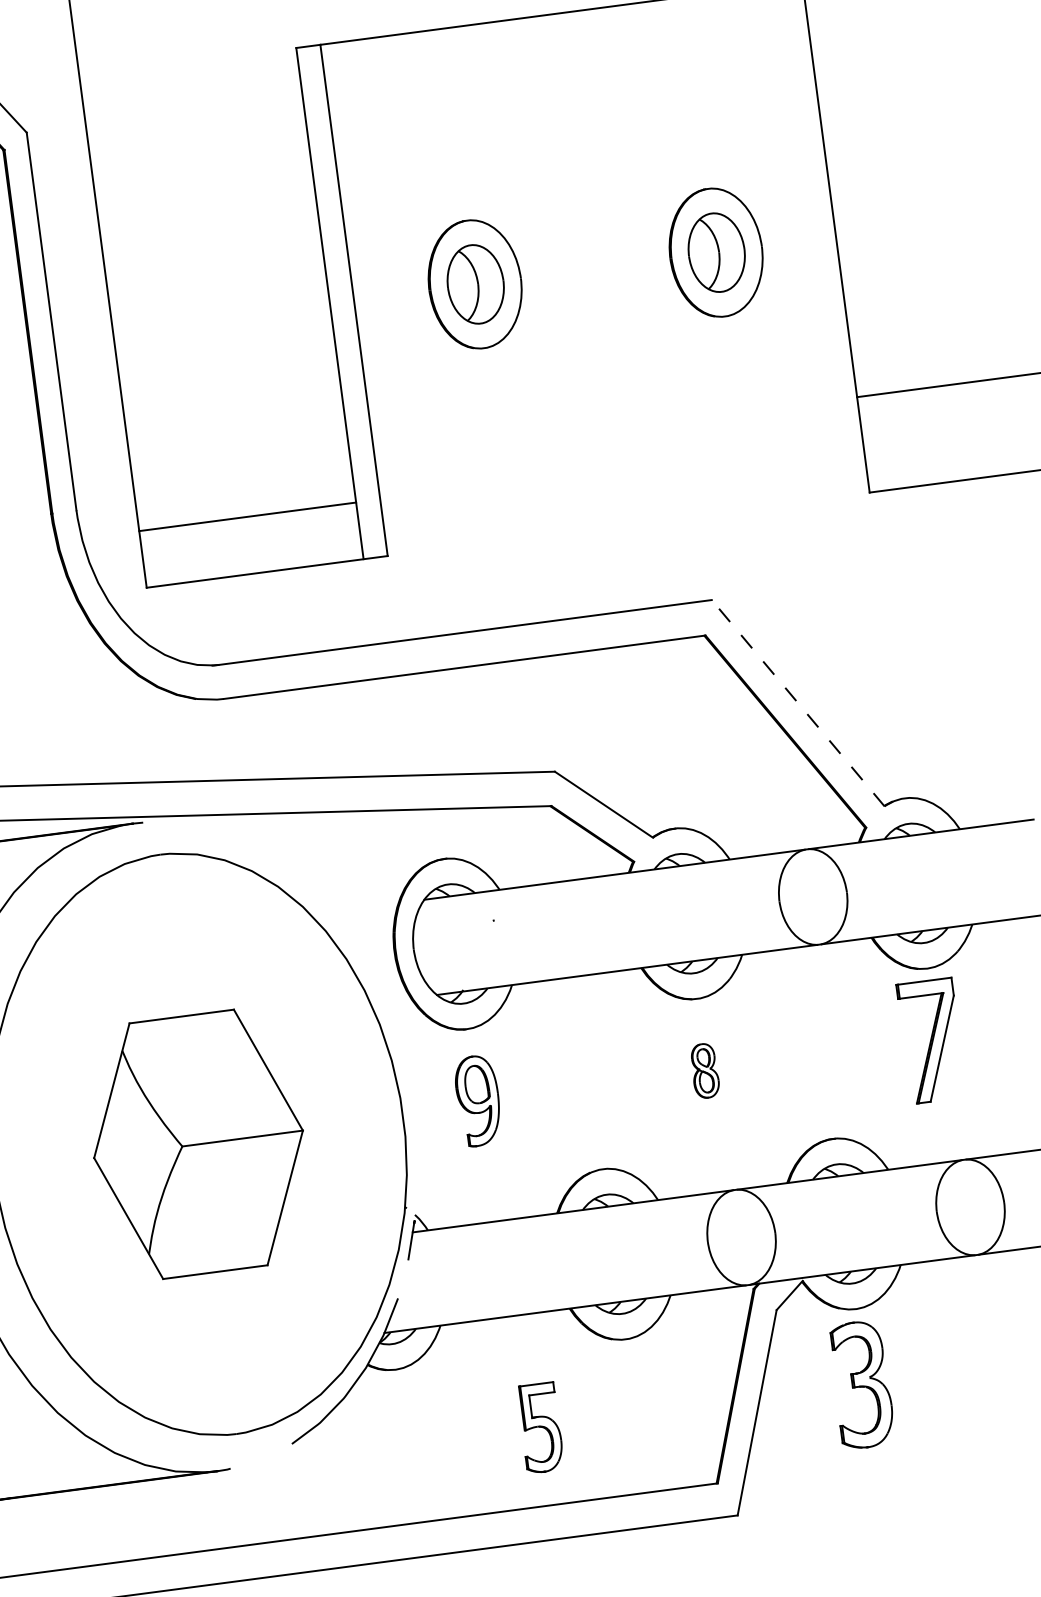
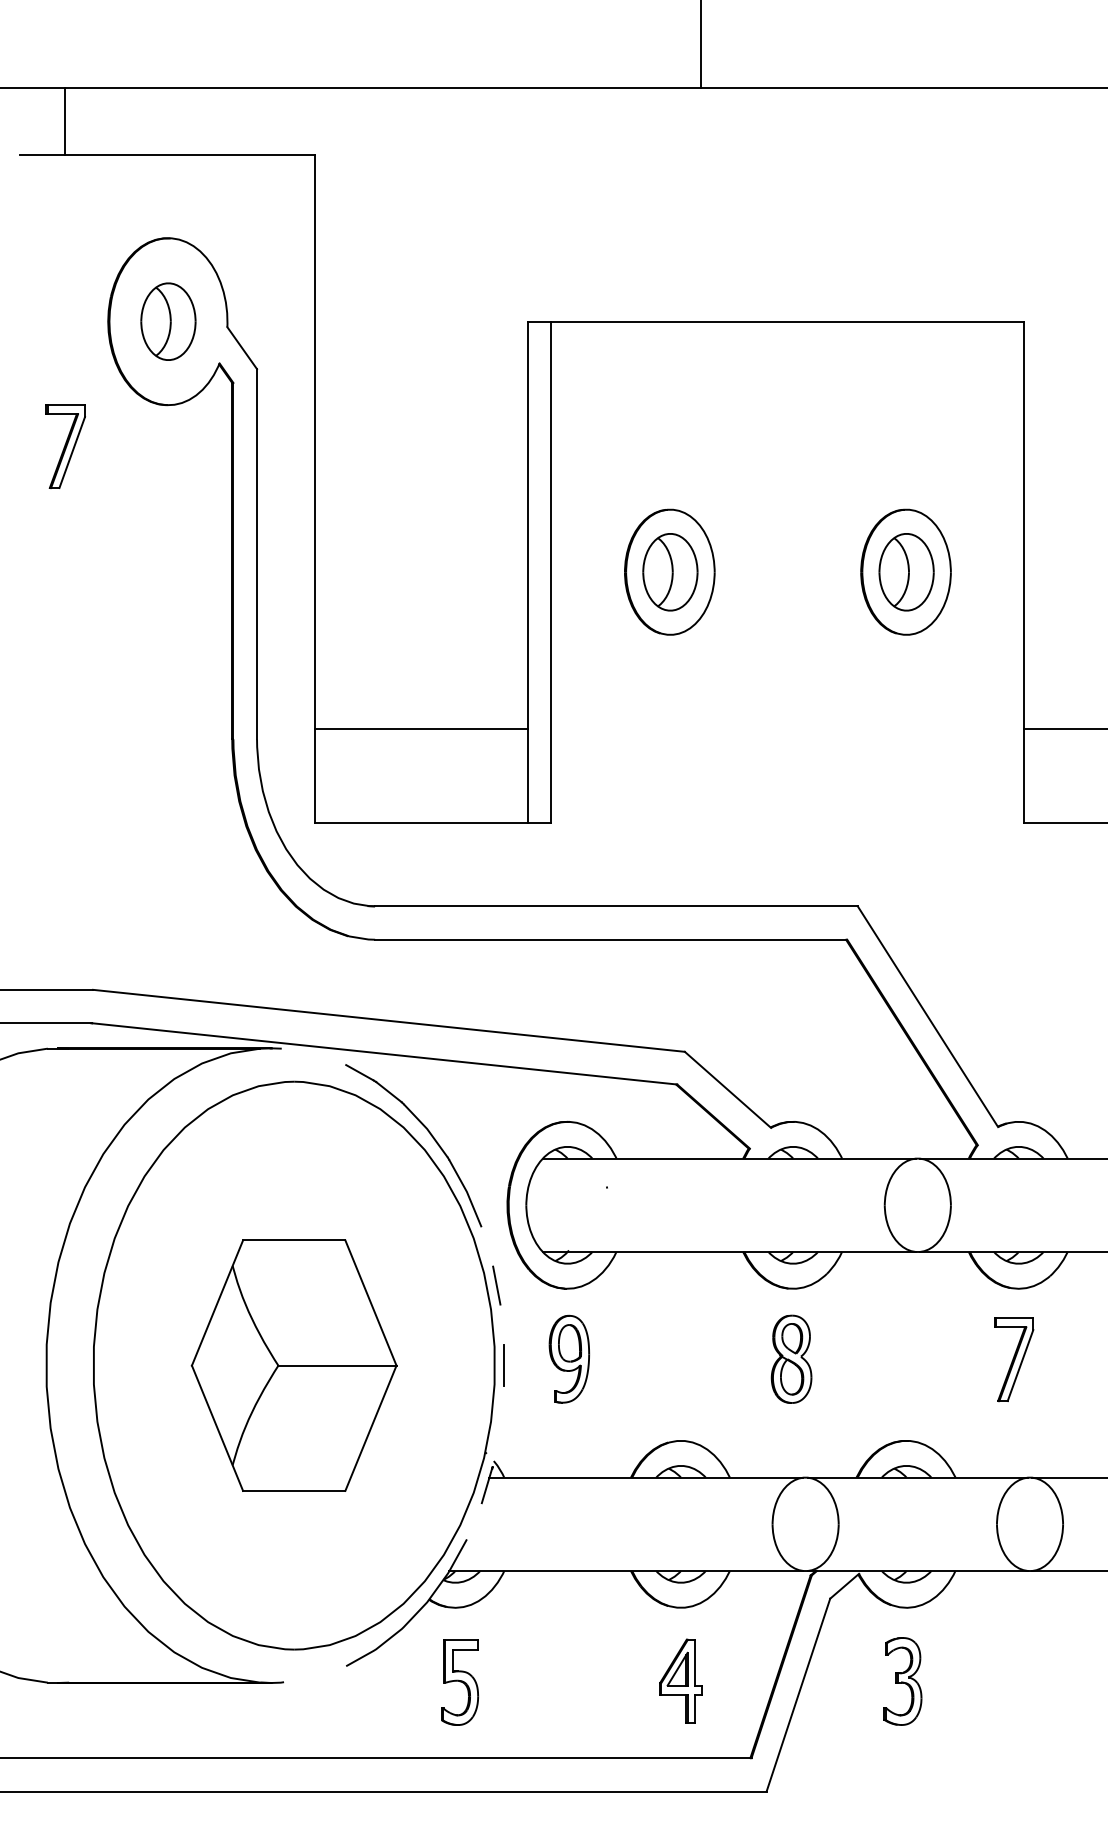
line: (247, 517) -> (420, 729), moved
line: (797, 703) -> (927, 1016), dashed -> solid
part: (306, 891) -> (430, 1135), added
line: (394, 1035) -> (496, 1285), added
part: (932, 1041) -> (1014, 1359), size x0.71
part: (704, 1070) -> (791, 1358), size x1.67
line: (413, 1115) -> (504, 1365), added
part: (861, 1384) -> (902, 1681), size x0.71
part: (634, 1413) -> (680, 1680), added
part: (540, 1428) -> (459, 1682), moved

